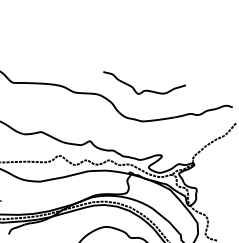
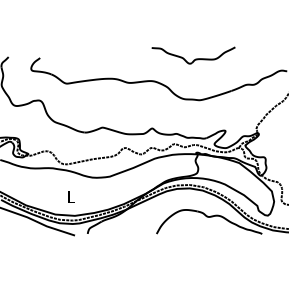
part: (143, 86) -> (193, 55), moved

